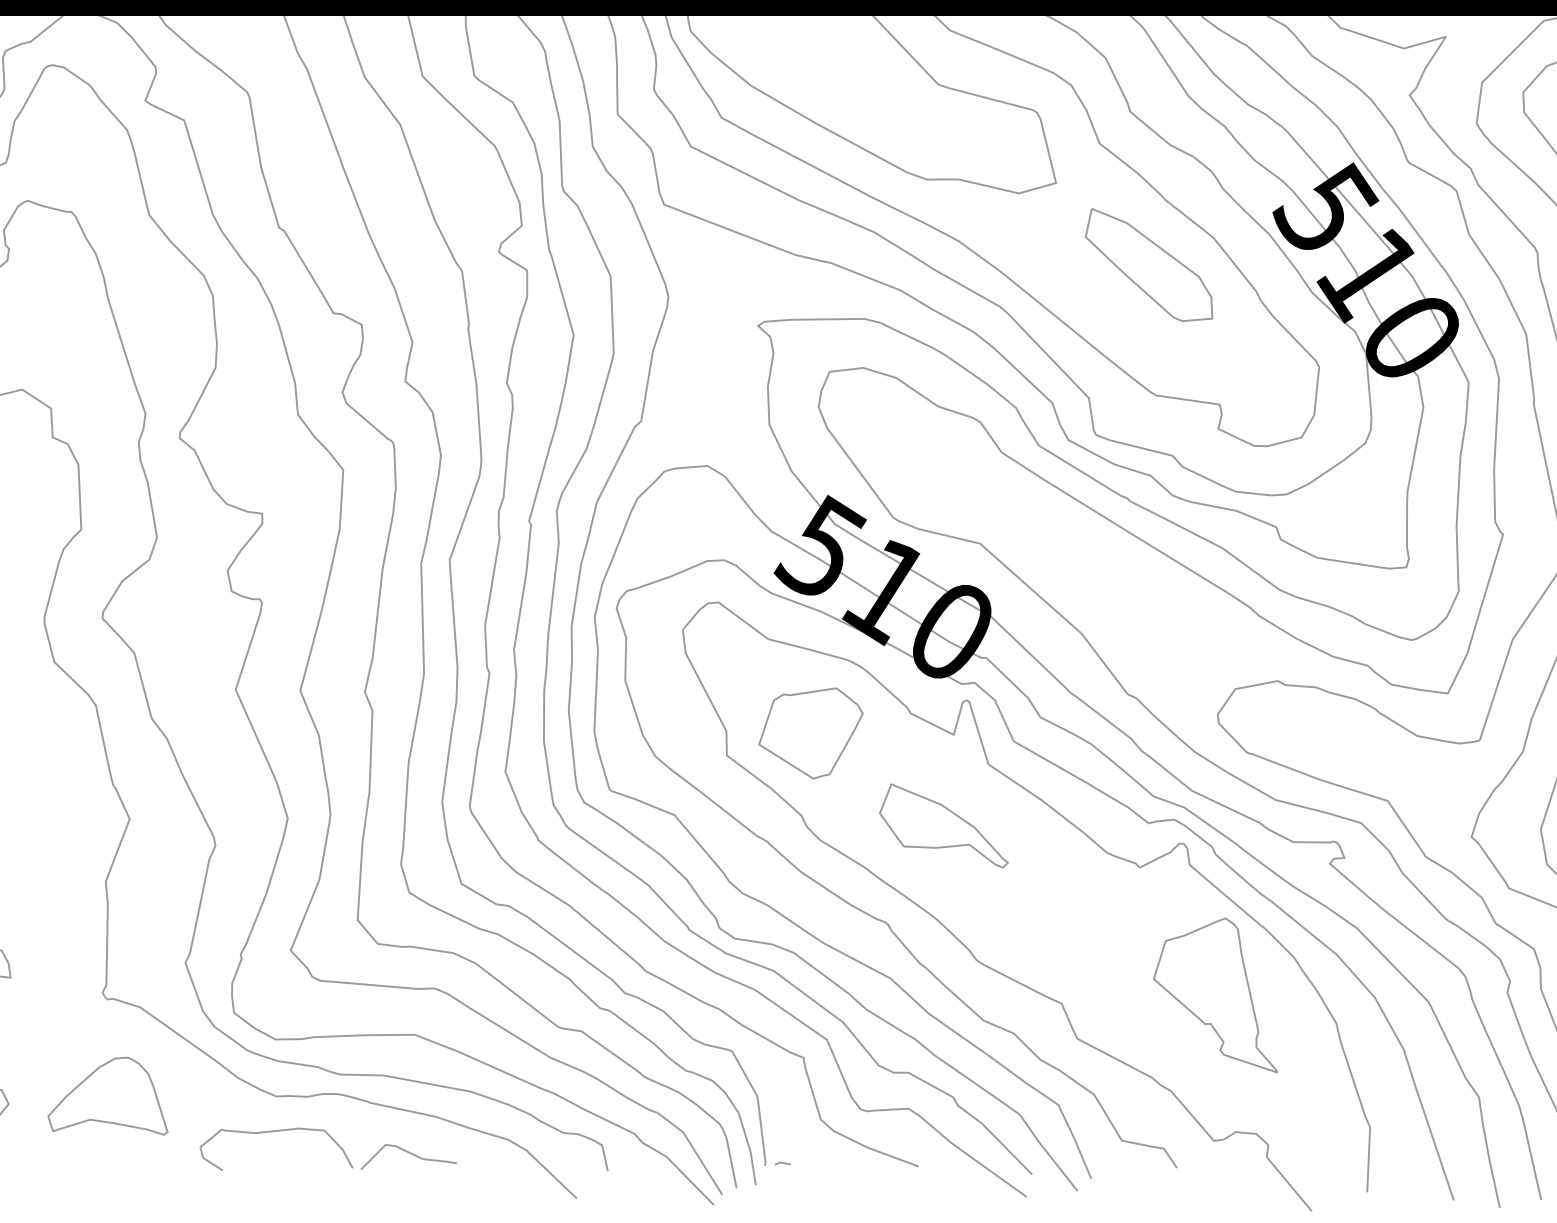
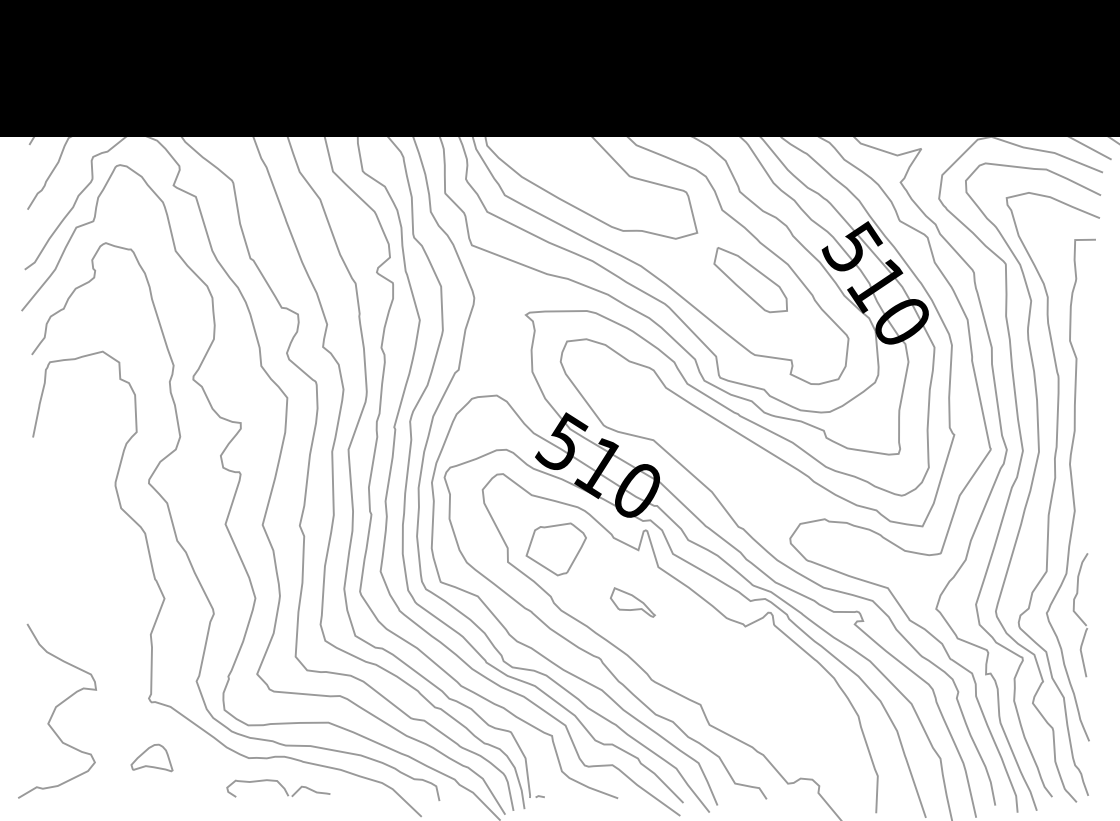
part: (943, 825) -> (632, 602), size x0.6
part: (1214, 994) -> (788, 699), removed
part: (107, 1095) -> (151, 757), size x0.6
part: (327, 1149) -> (278, 788), size x0.7

